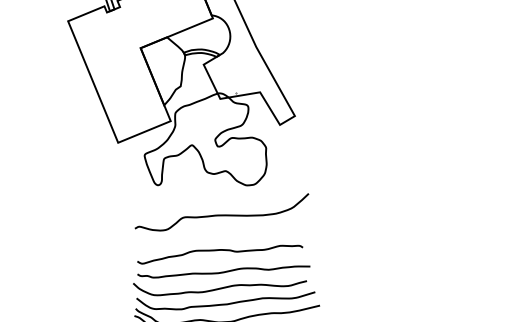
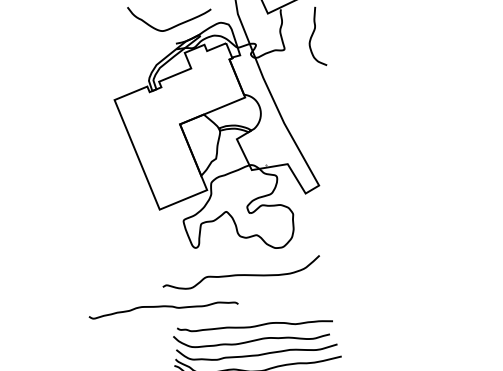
curve: (221, 214) -> (240, 274), moved
curve: (219, 251) -> (163, 307), moved

